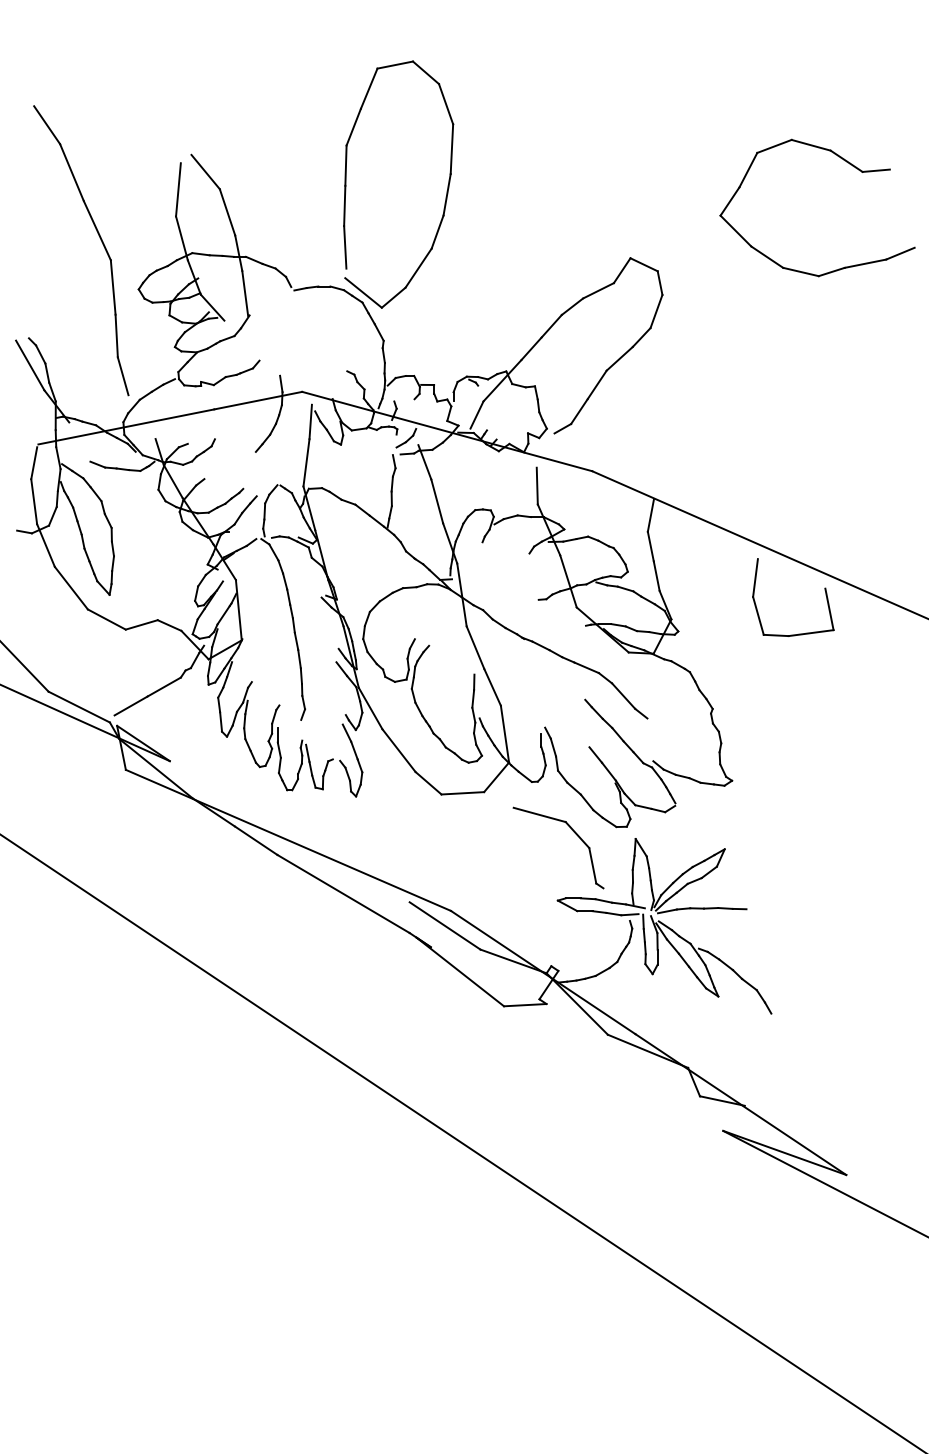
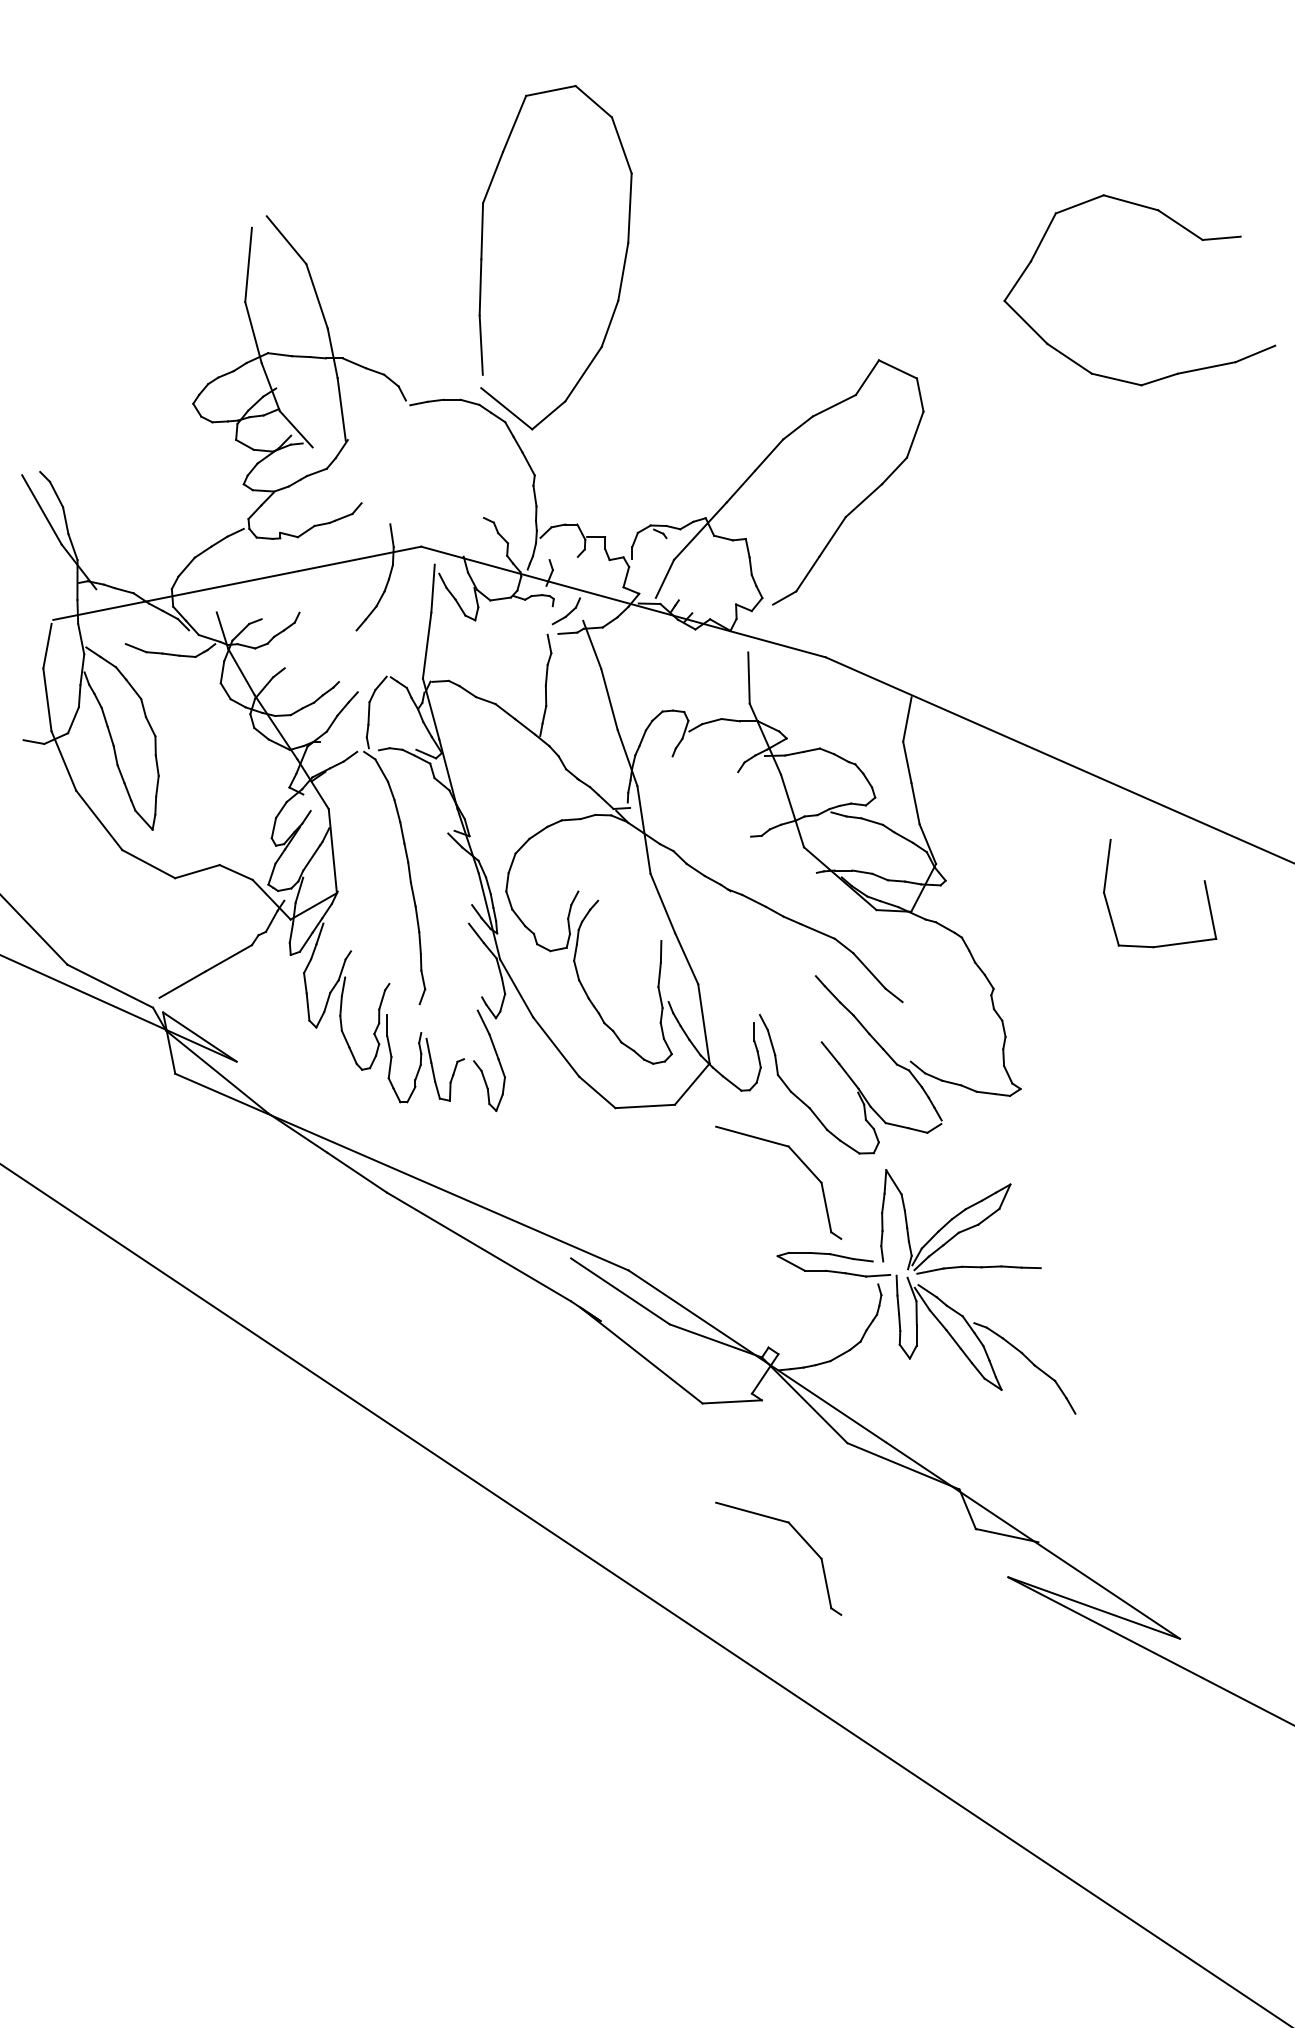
part: (100, 240) -> (140, 335), removed
part: (825, 592) -> (1204, 886), moved
line: (635, 905) -> (885, 1263), removed
part: (574, 1102) -> (800, 1537), added

